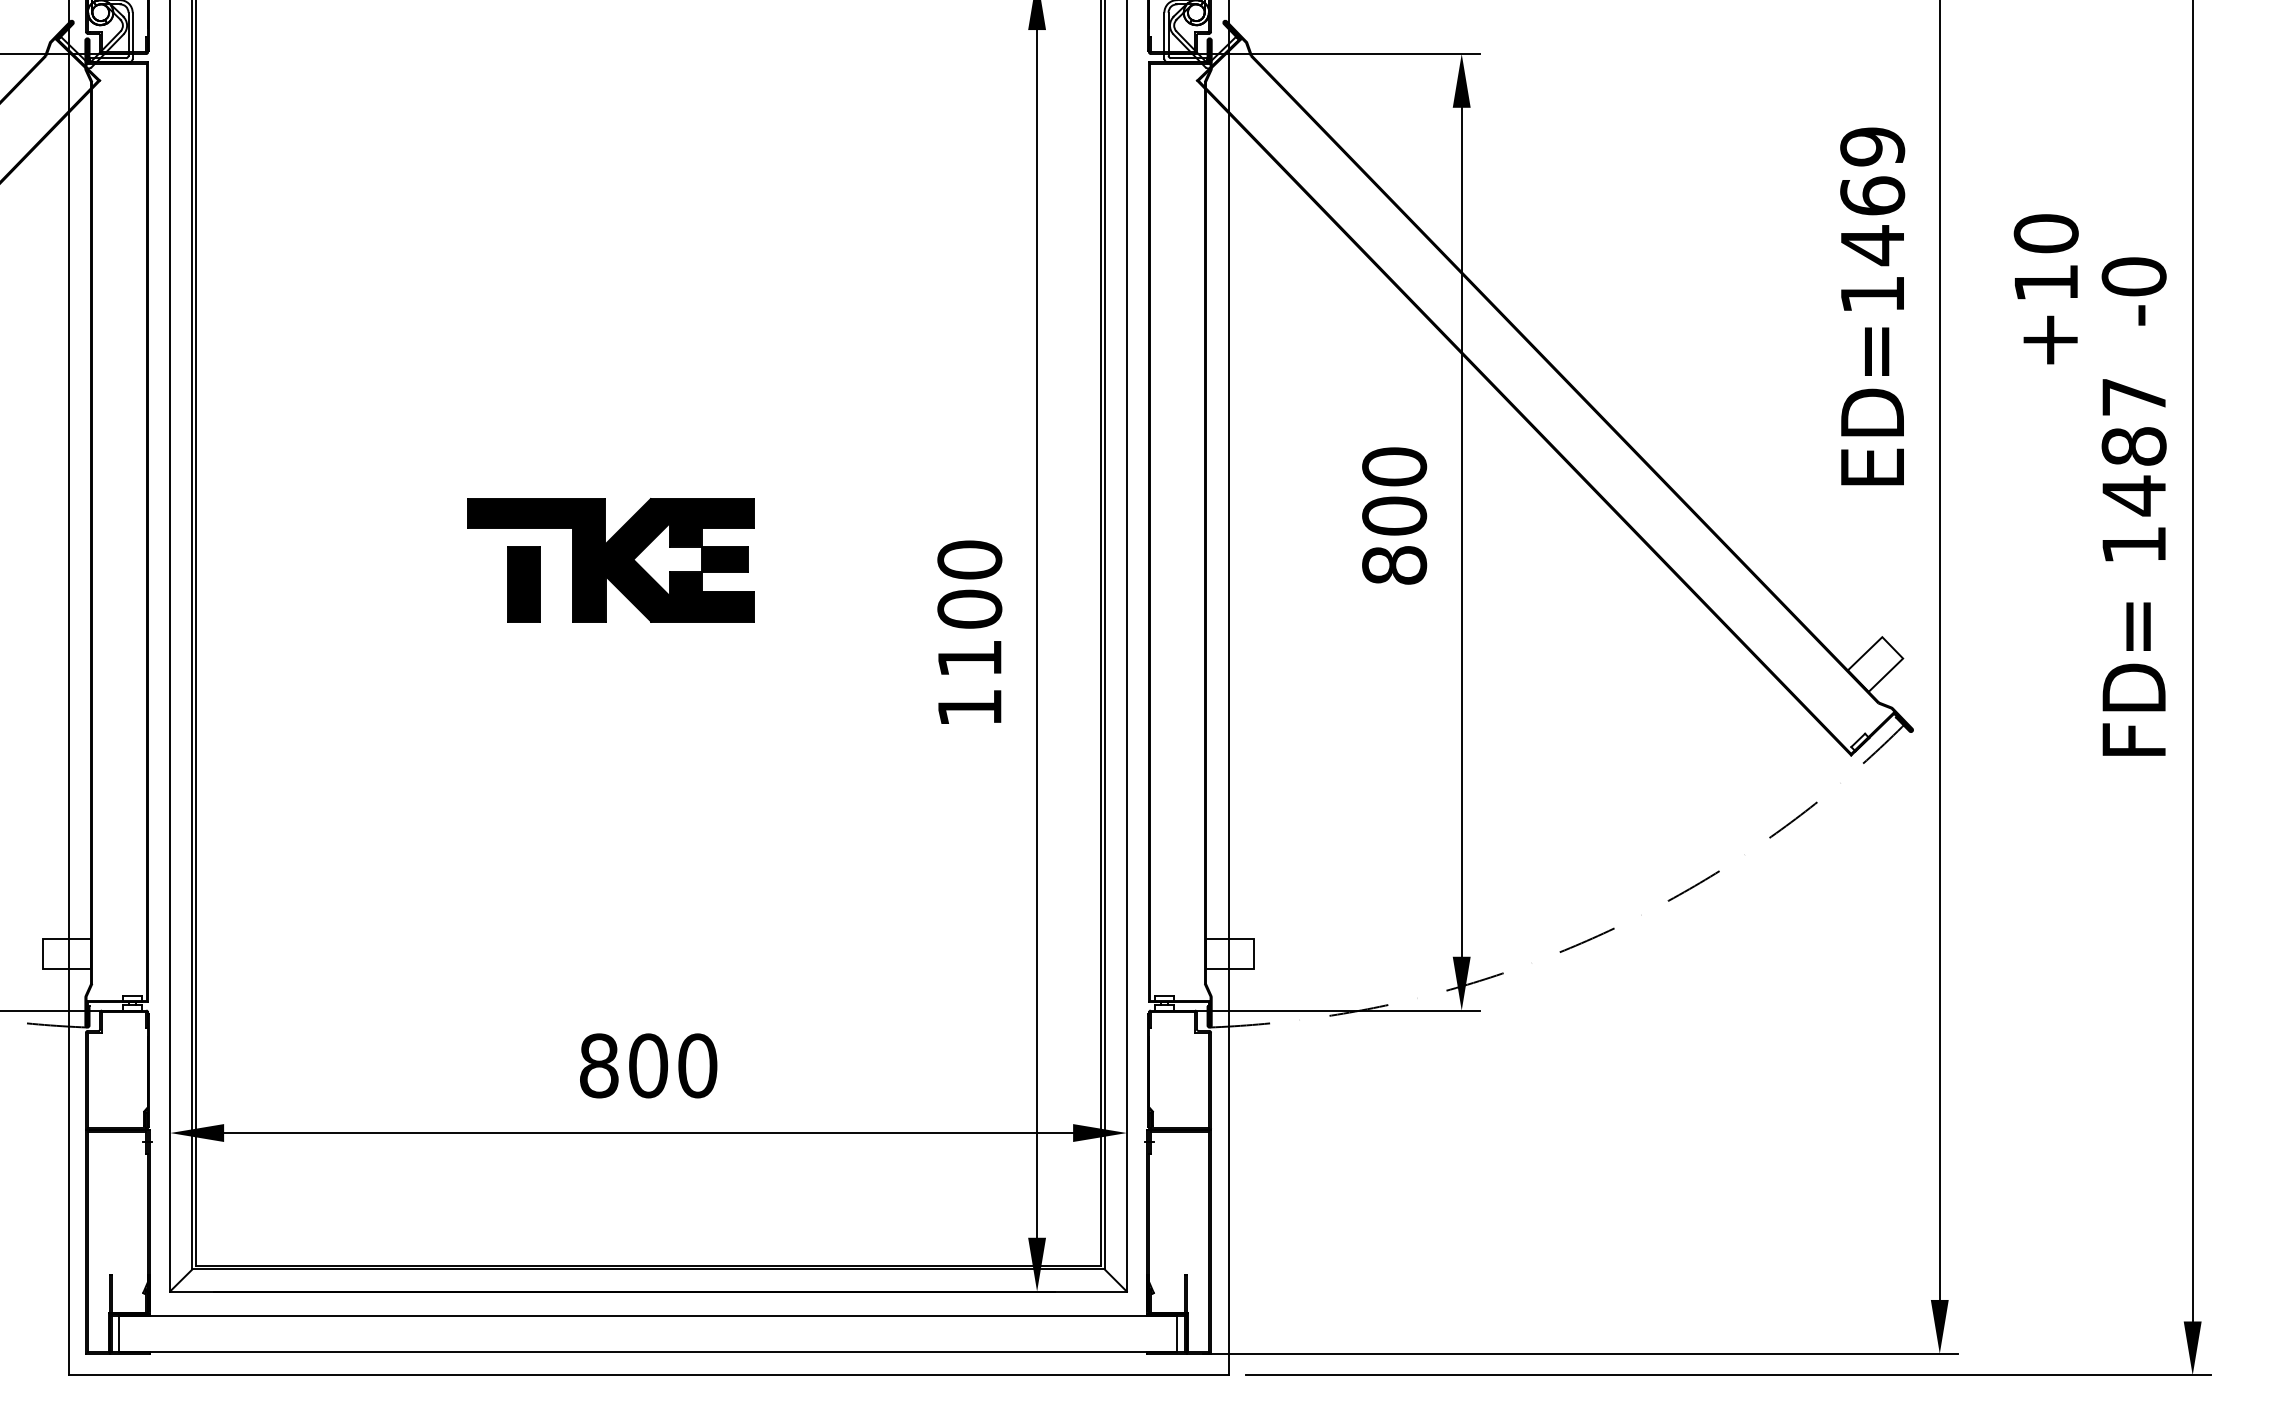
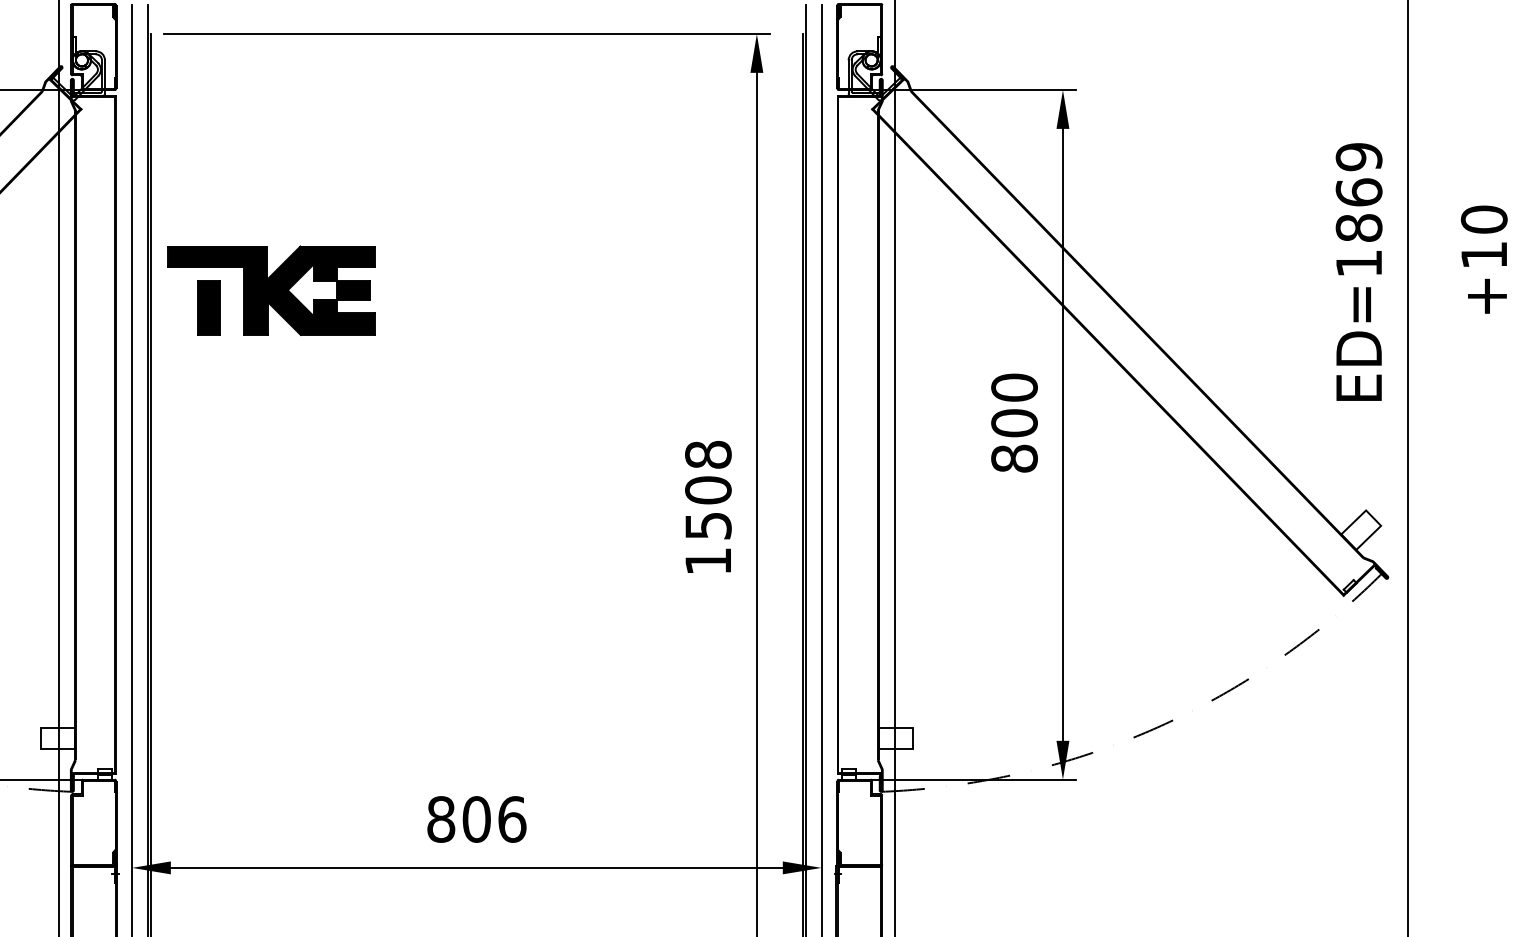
text: (1872, 245) -> (1359, 228), ED=1469 -> ED=1869
part: (610, 560) -> (271, 290), moved
text: (969, 608) -> (708, 489), 1100 -> 1508
text: (697, 1065) -> (512, 819), 800 -> 806

